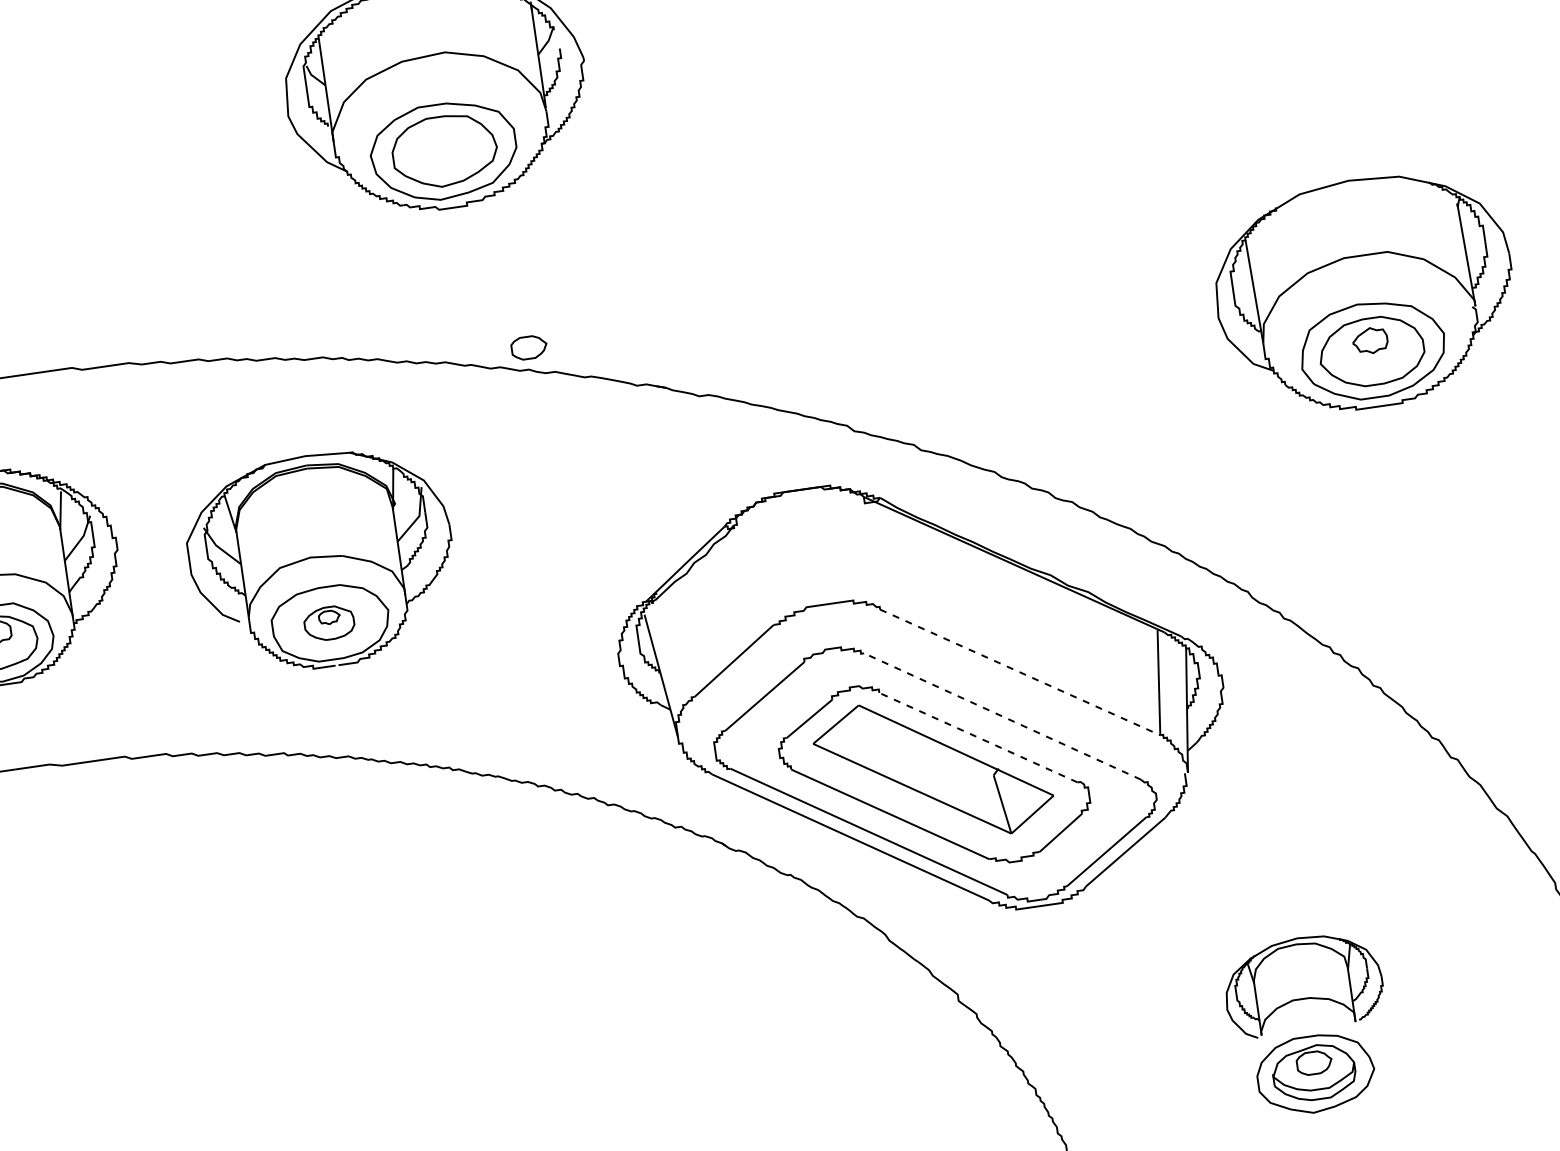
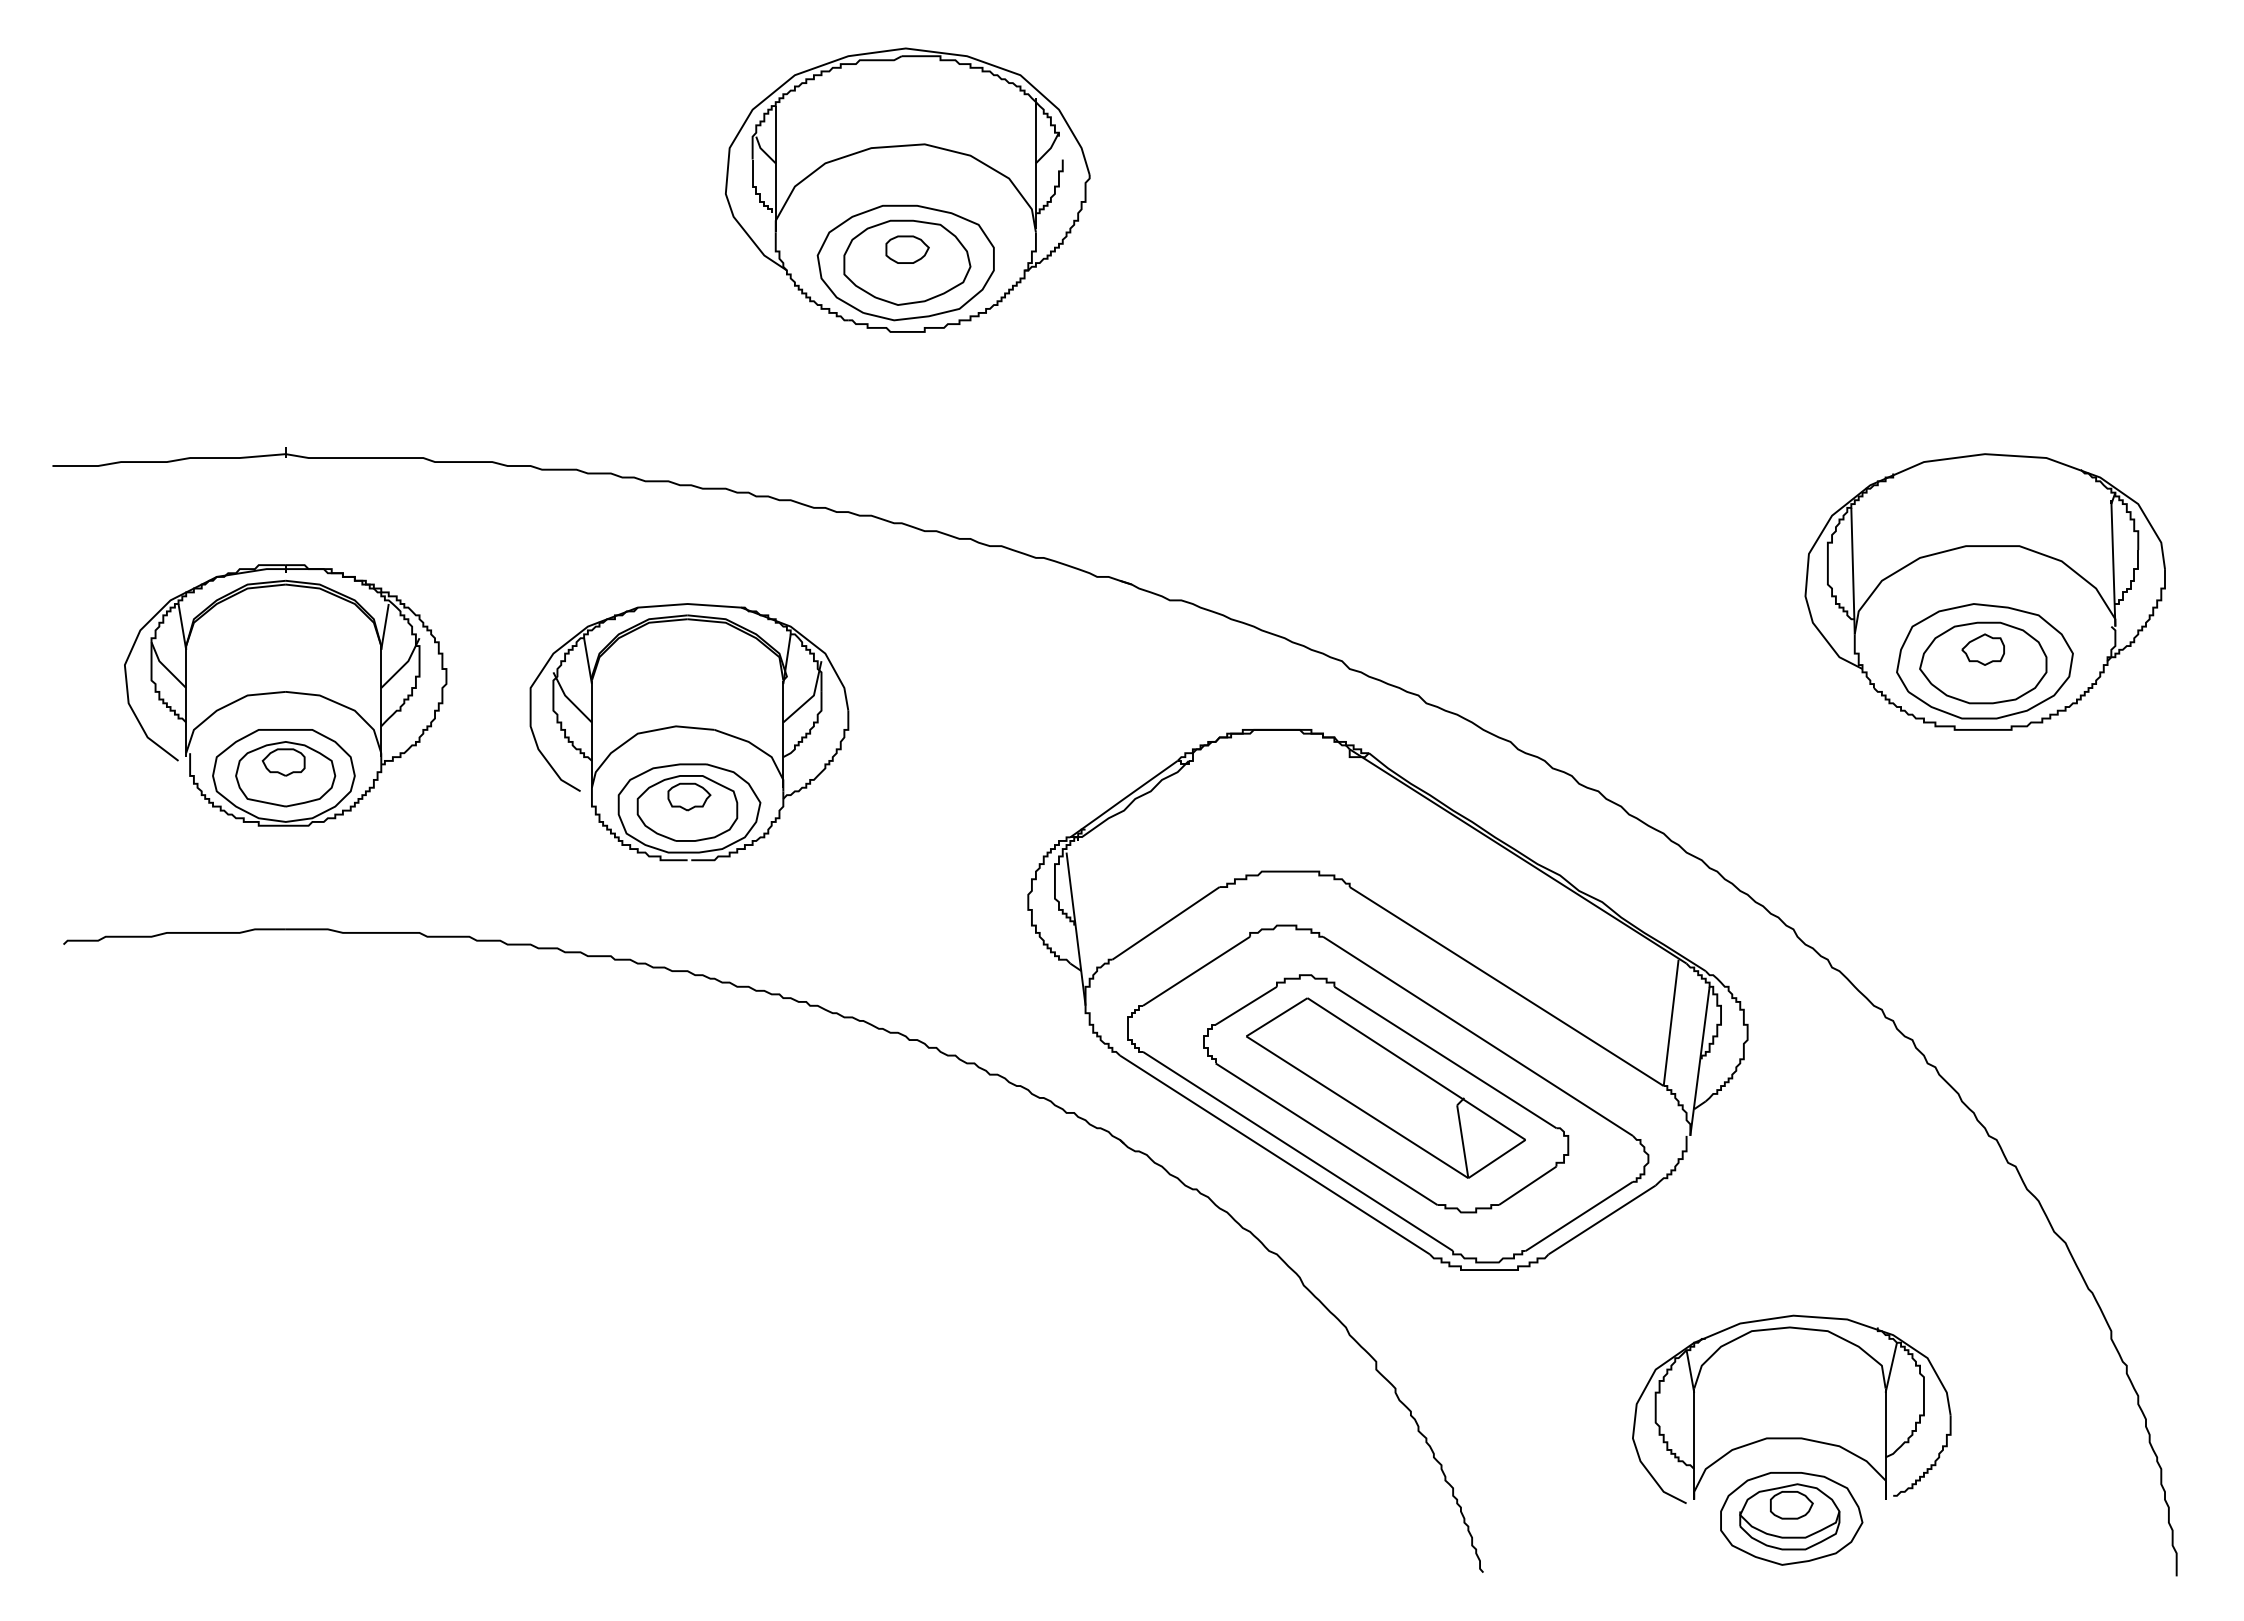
part: (529, 347) -> (907, 249), moved
part: (329, 623) -> (687, 808), size x1.67
line: (1020, 672) -> (1506, 986), dashed -> solid
line: (1002, 716) -> (1477, 1036), dashed -> solid
line: (978, 737) -> (1445, 1057), dashed -> solid
part: (1302, 983) -> (1791, 1408), size x1.67

